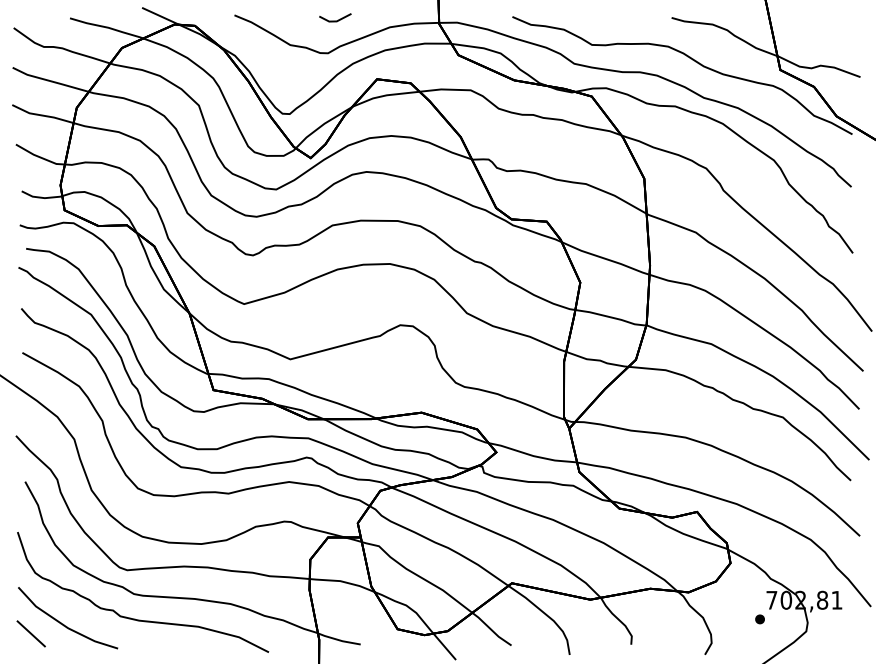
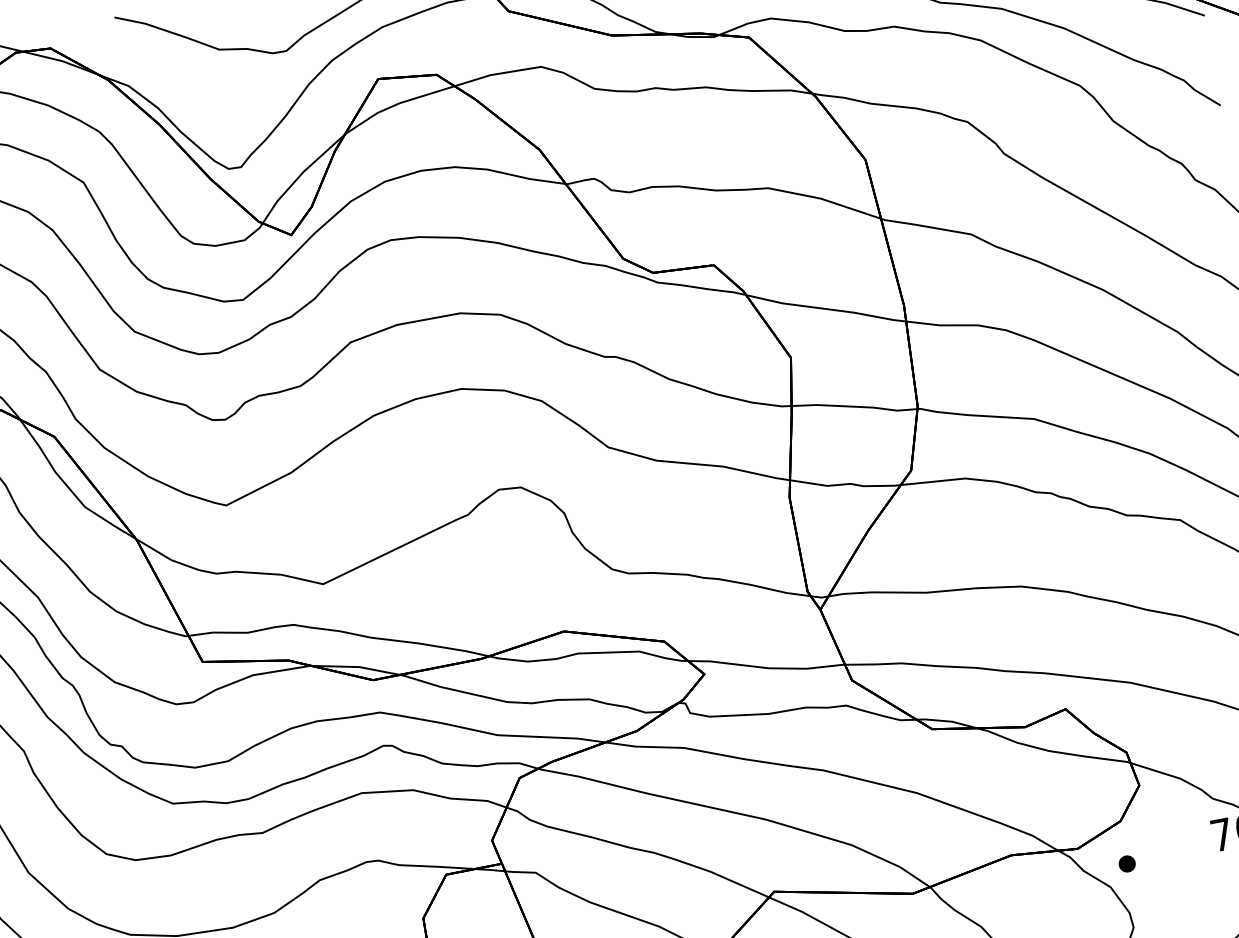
part: (759, 619) -> (1126, 864), moved

